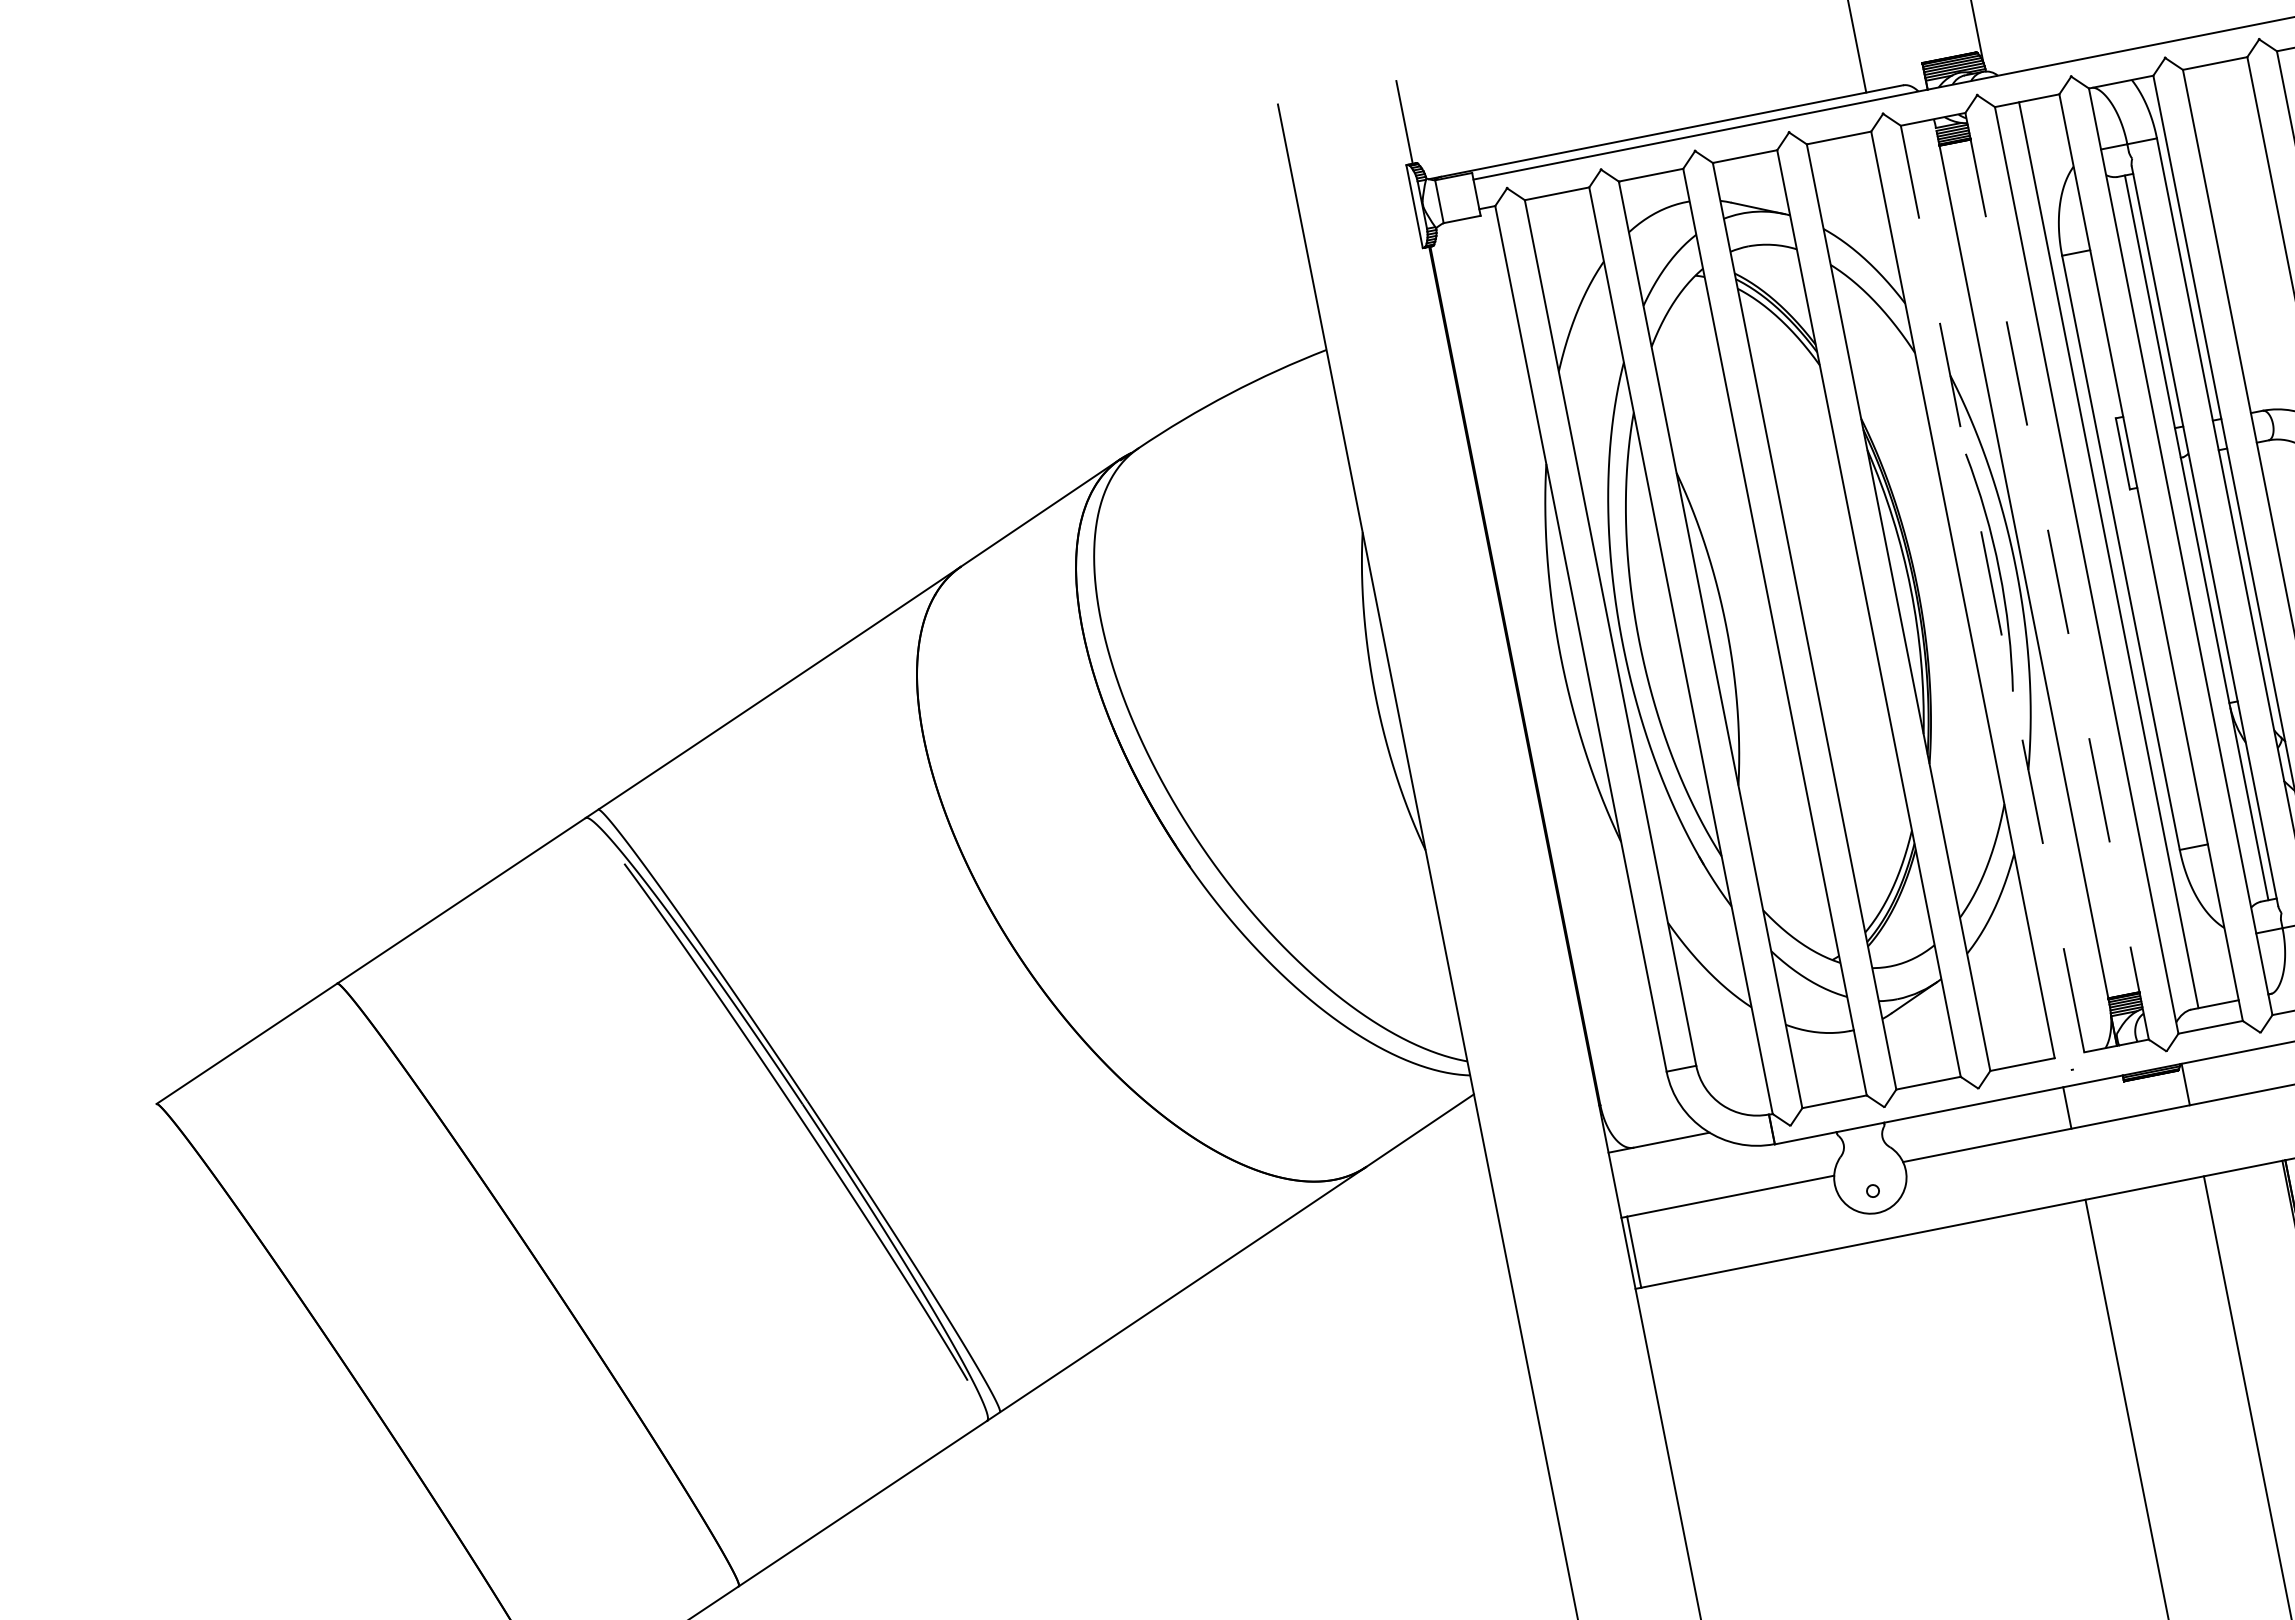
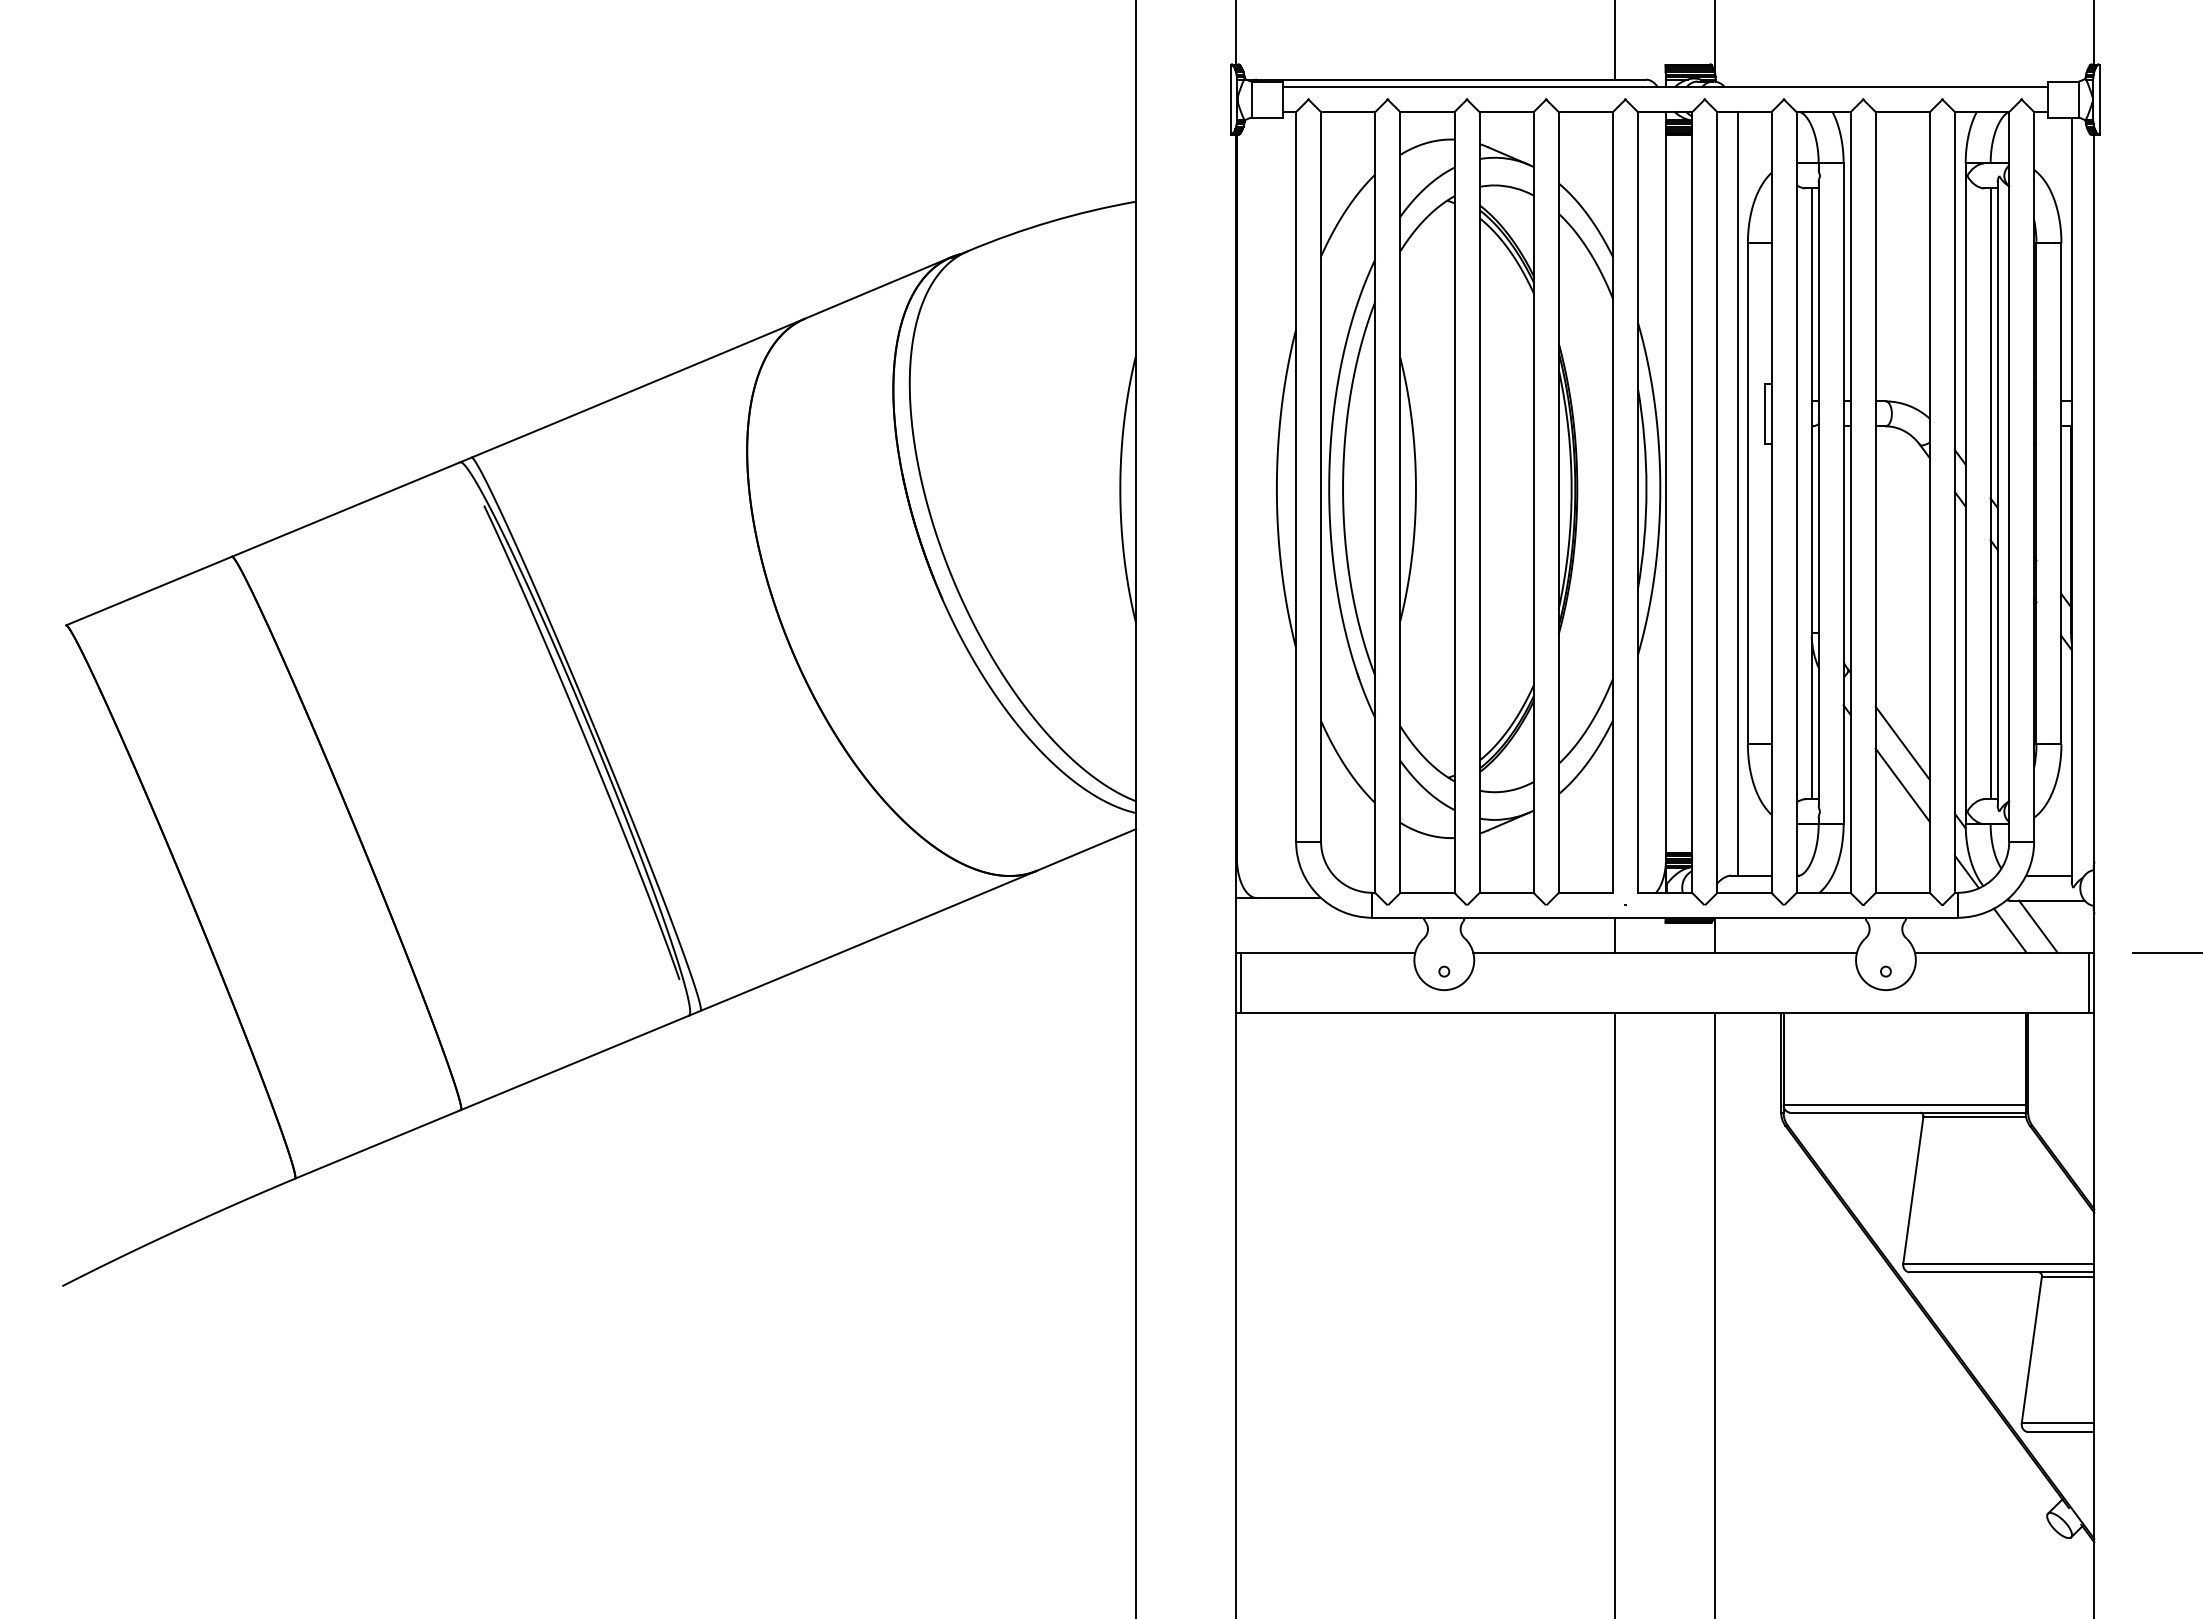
line: (2057, 577) -> (1692, 503), dashed -> solid
line: (1992, 589) -> (1637, 502), dashed -> solid

